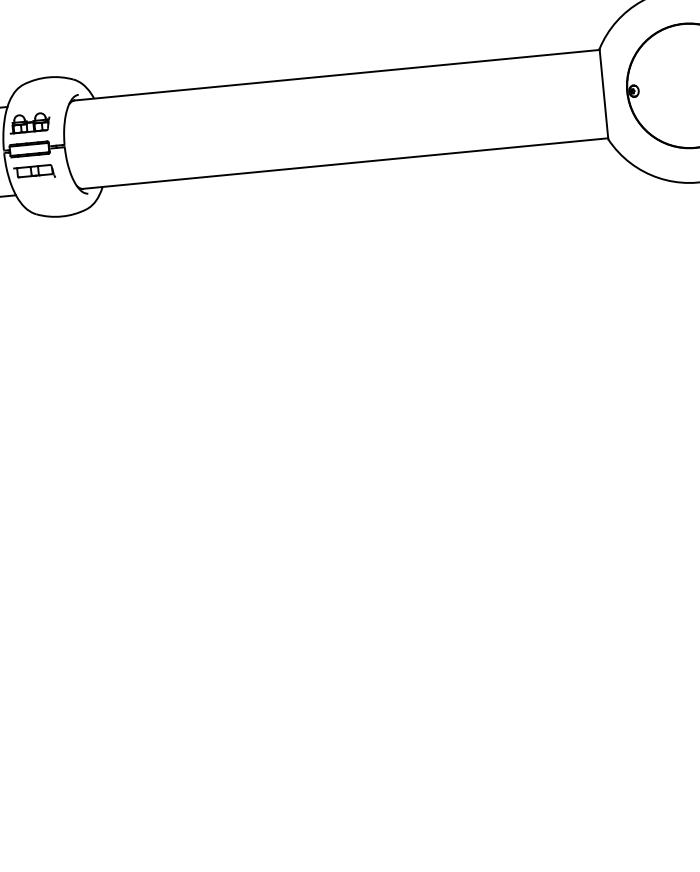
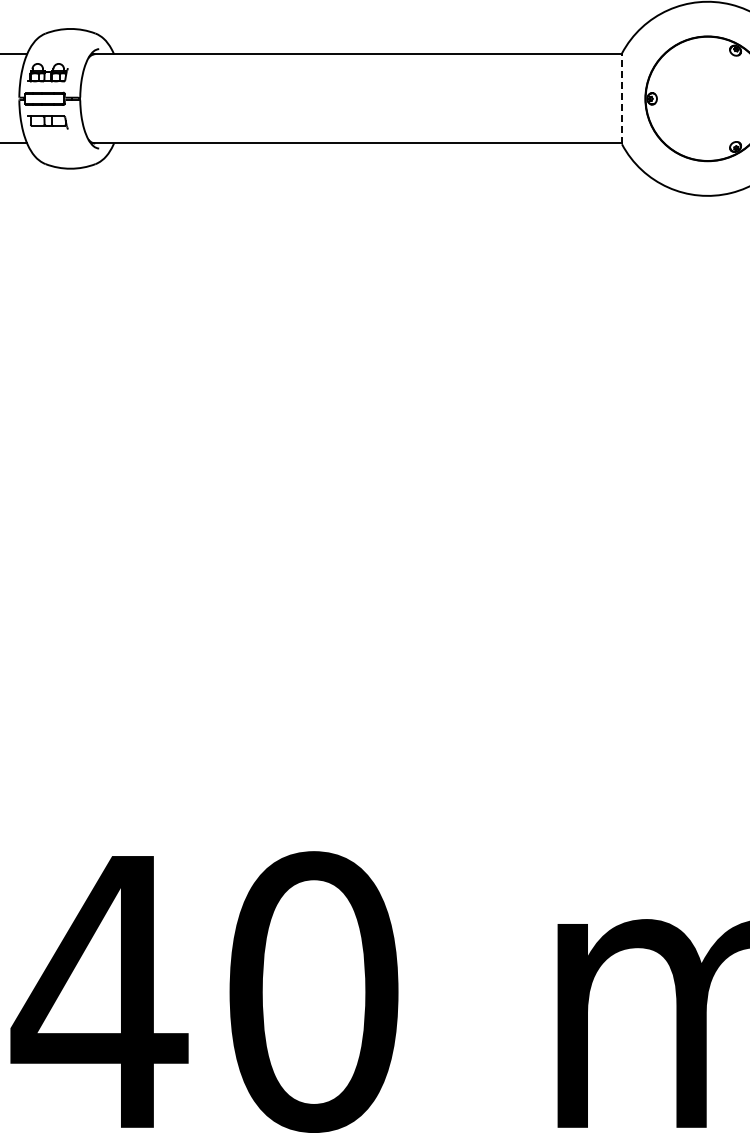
line: (604, 93) -> (622, 98), solid -> dashed

